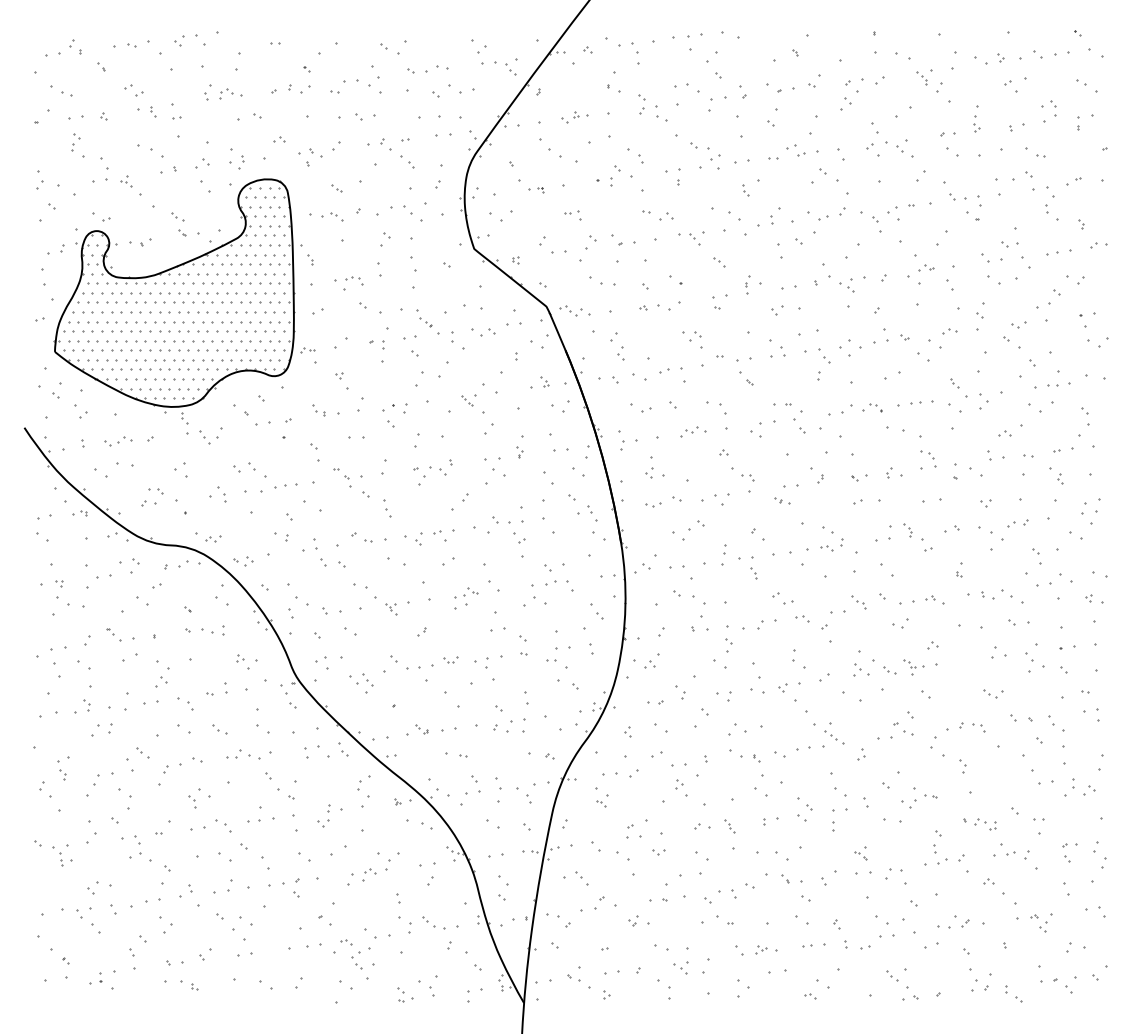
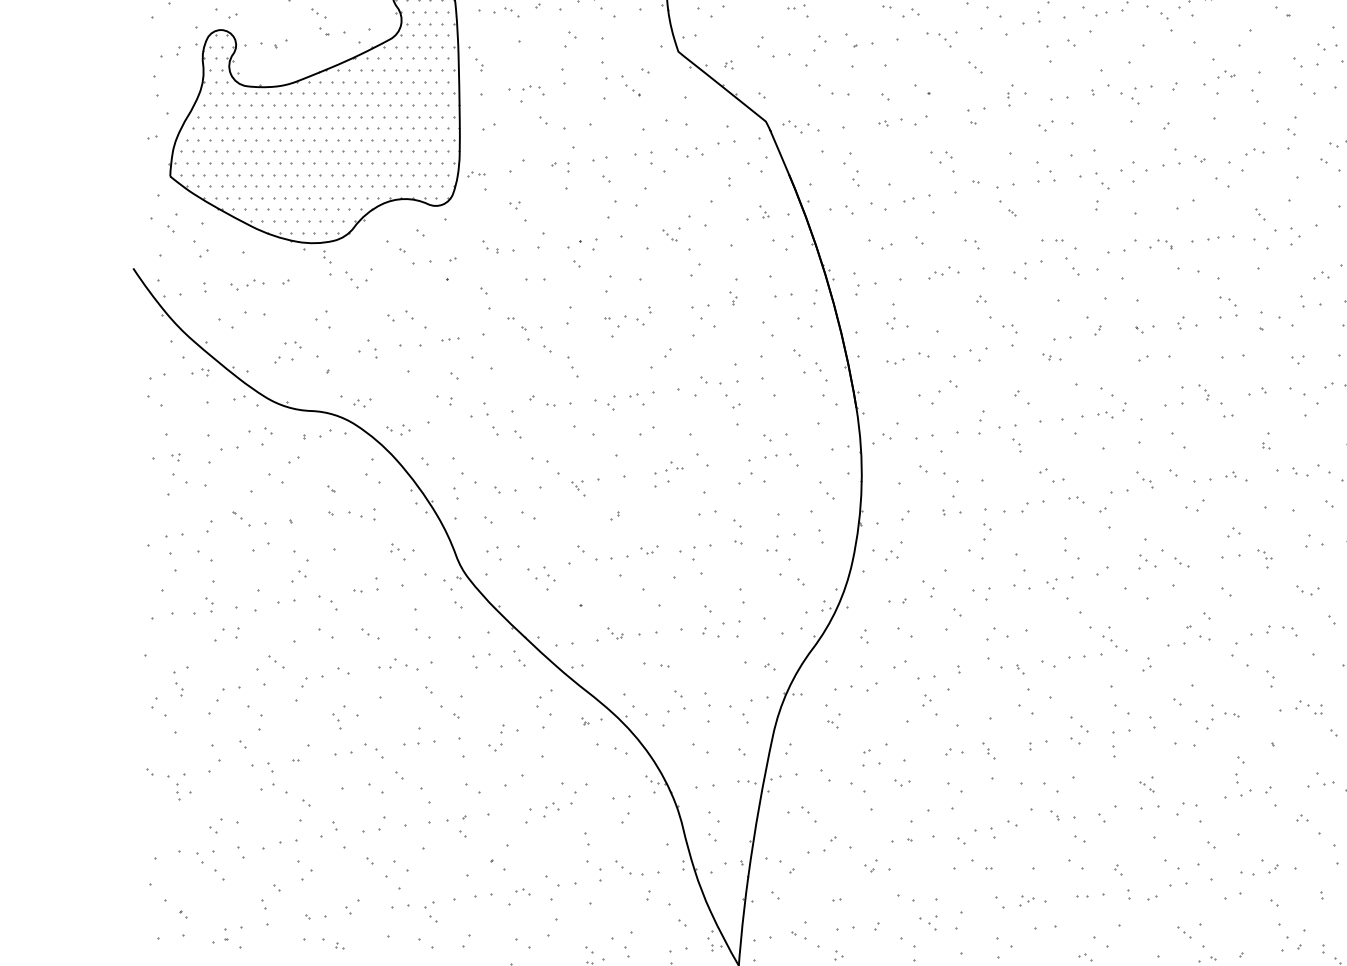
part: (424, 318) -> (631, 86), moved
part: (716, 407) -> (972, 243), size x0.62
part: (285, 486) -> (449, 339), size x0.62
part: (909, 667) -> (1264, 558), moved
part: (985, 824) -> (1308, 708), moved
part: (356, 960) -> (430, 911), moved

